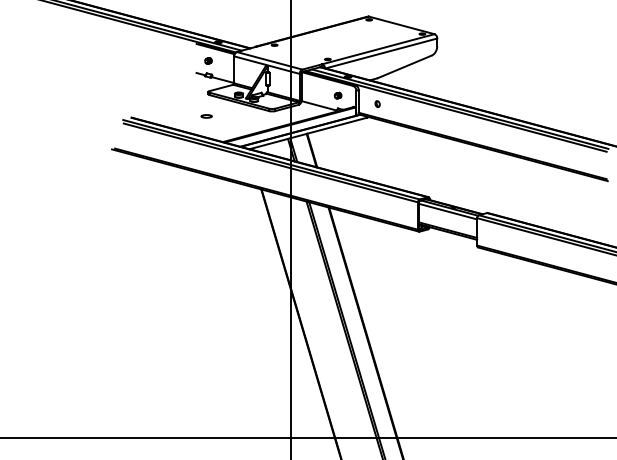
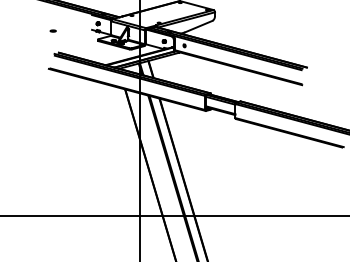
part: (205, 115) -> (52, 30), moved

